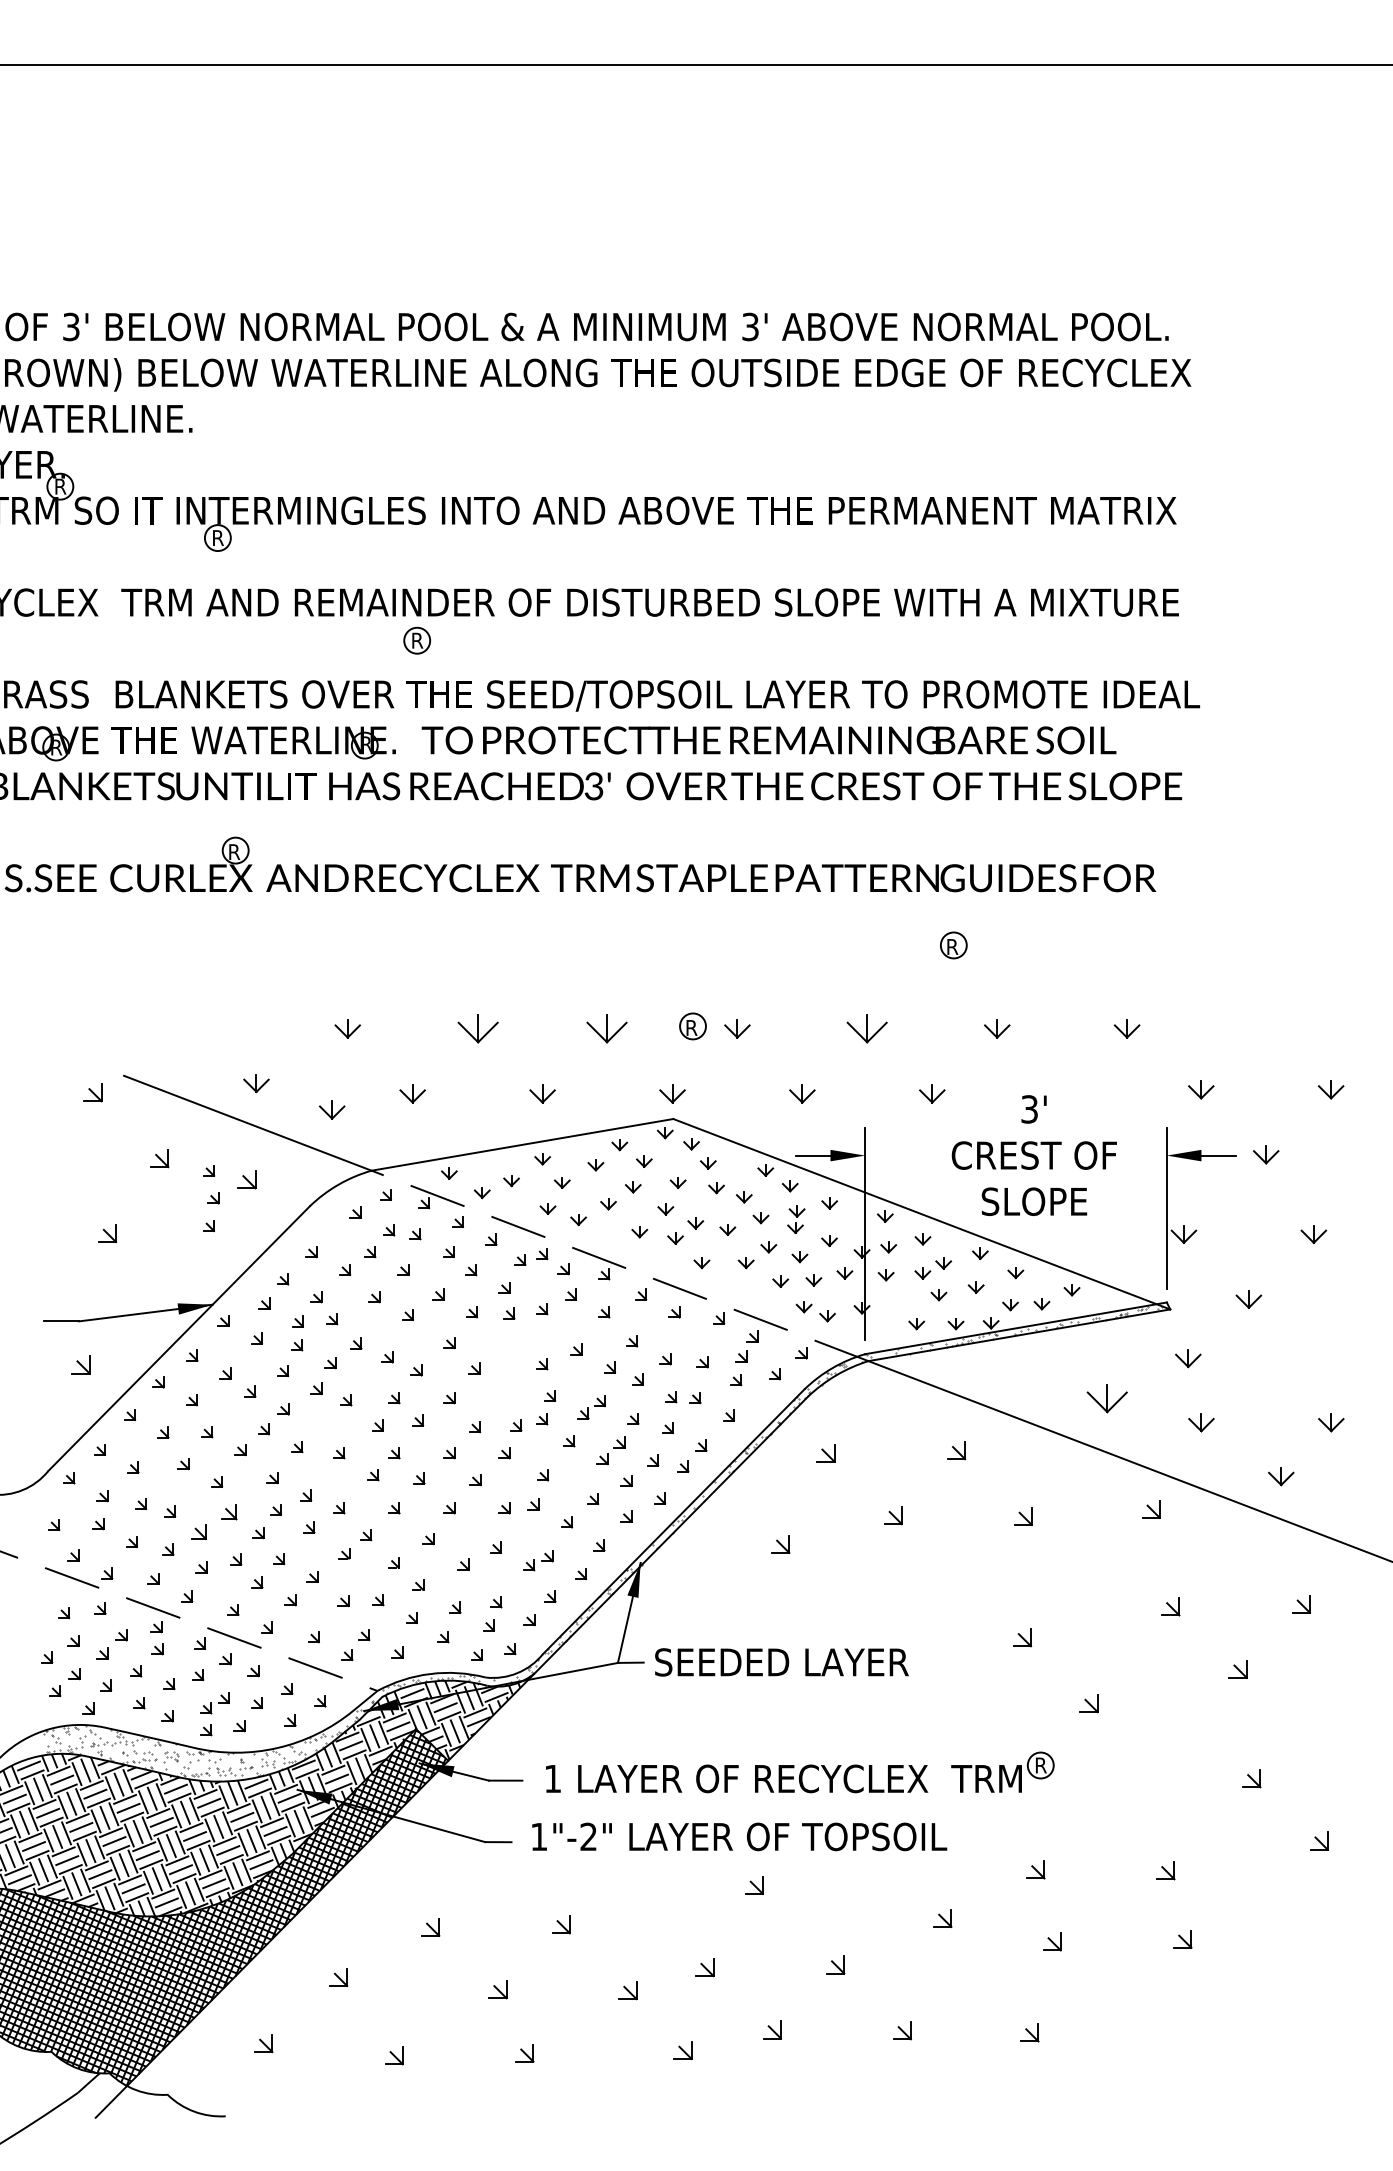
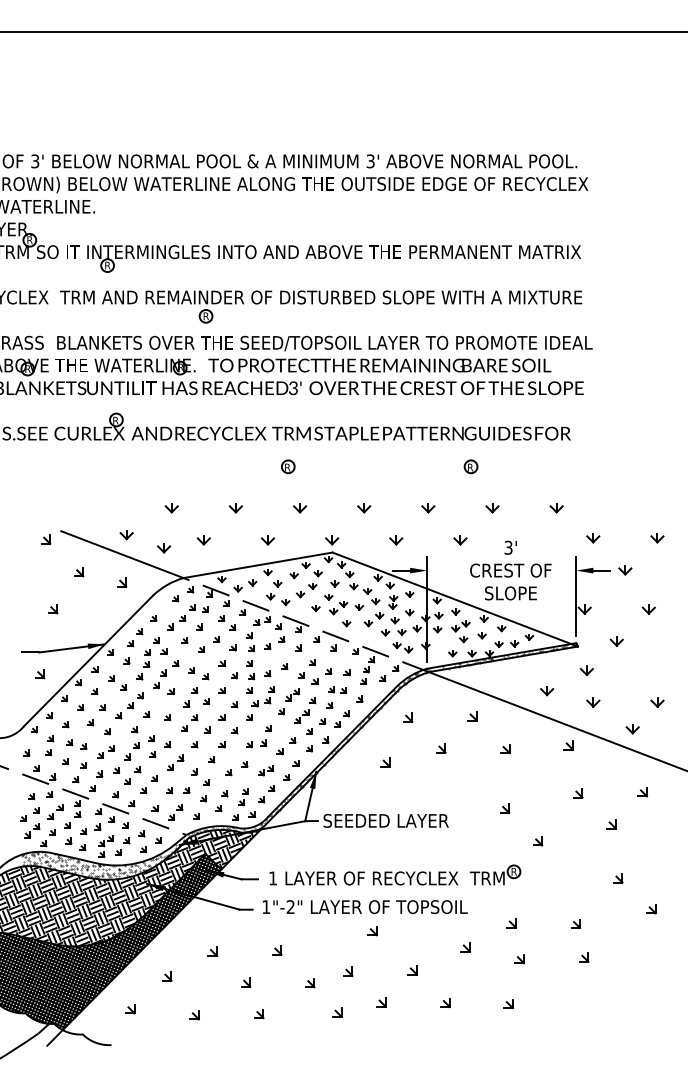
part: (693, 1025) -> (288, 466), moved
part: (476, 1029) -> (235, 508), size x0.62
part: (608, 1029) -> (300, 508), size x0.62
part: (867, 1029) -> (428, 508), size x0.62
part: (211, 1197) -> (250, 676), moved
part: (1108, 1400) -> (547, 691), size x0.62
part: (213, 1521) -> (105, 751), size x0.71

